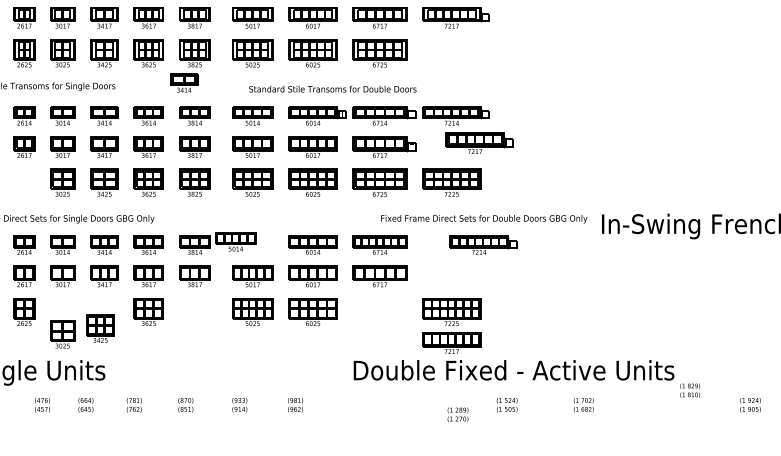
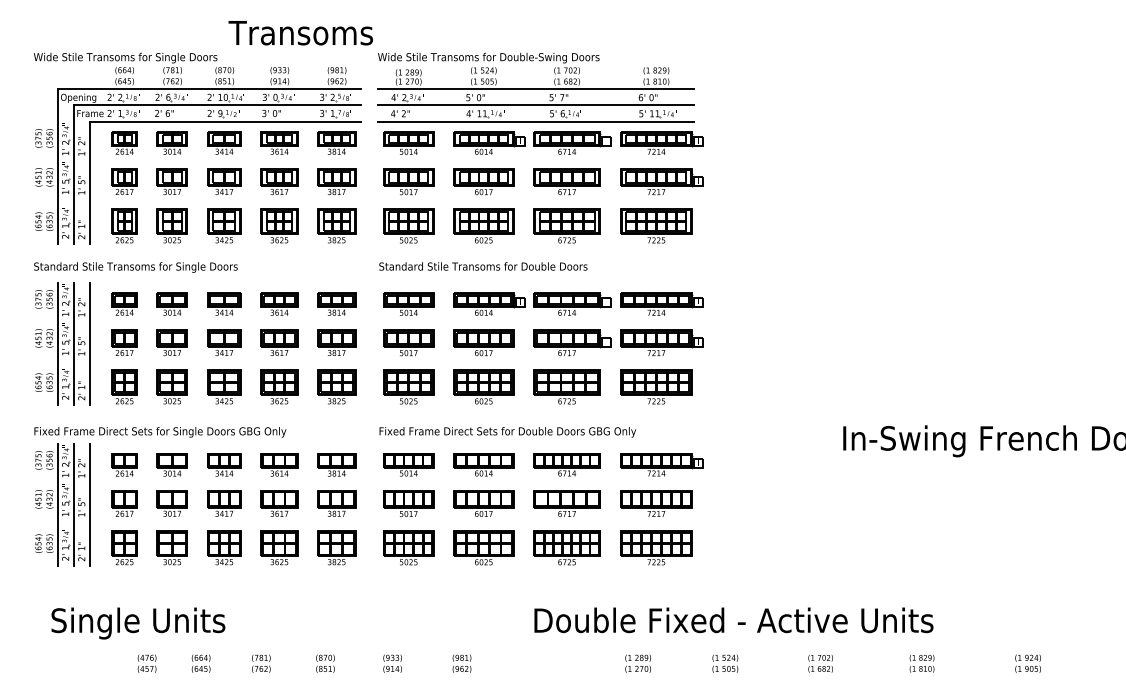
part: (451, 53) -> (656, 225), added
part: (184, 82) -> (323, 262), removed
text: (332, 89) -> (483, 266), moved
part: (479, 143) -> (661, 342), moved
part: (24, 182) -> (124, 386), added
text: (483, 219) -> (507, 432), moved
part: (235, 241) -> (408, 464), moved
part: (483, 245) -> (661, 464), moved
part: (194, 311) -> (336, 547), added
part: (379, 311) -> (566, 547), added
part: (100, 328) -> (224, 547), moved
part: (62, 334) -> (171, 547), moved
part: (451, 343) -> (656, 503), moved
text: (689, 390) -> (921, 663), moved
text: (457, 414) -> (637, 663), moved

